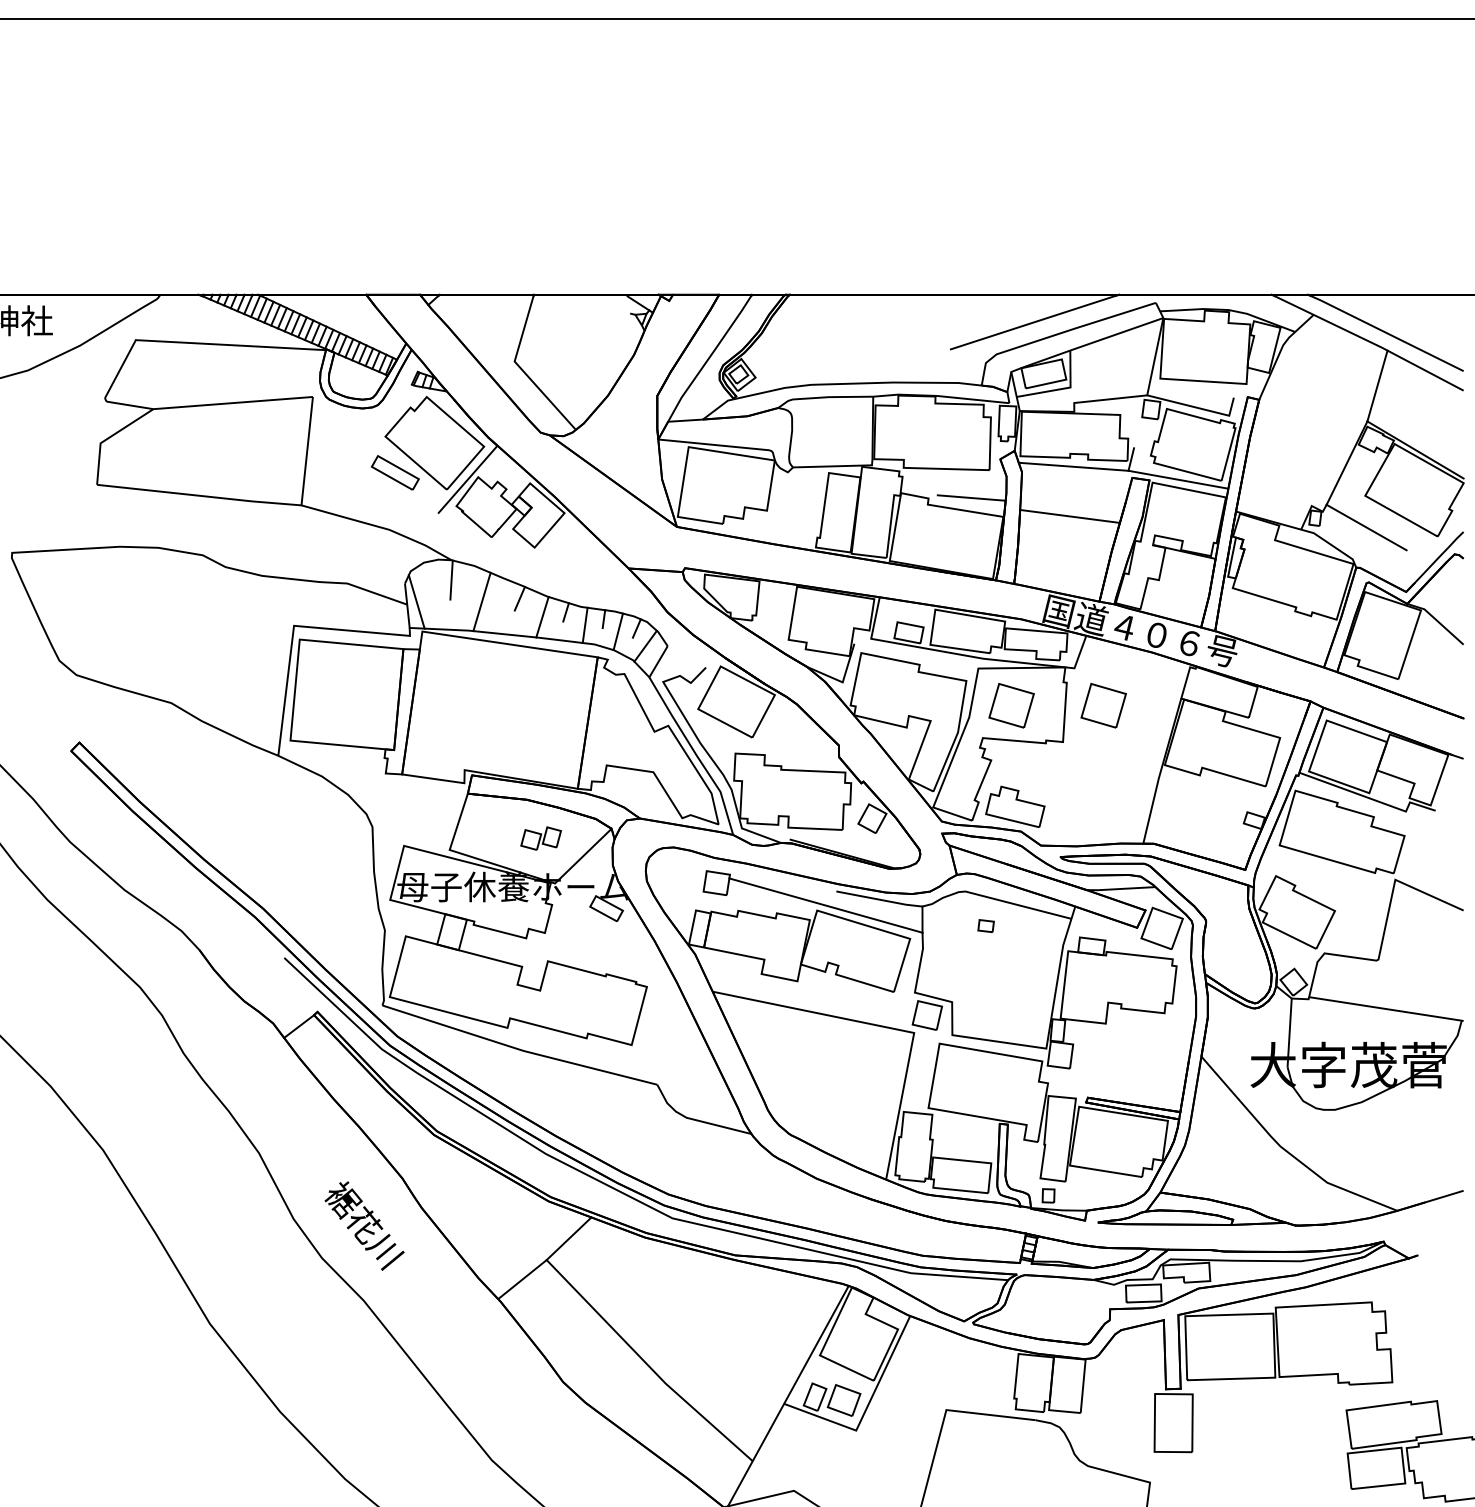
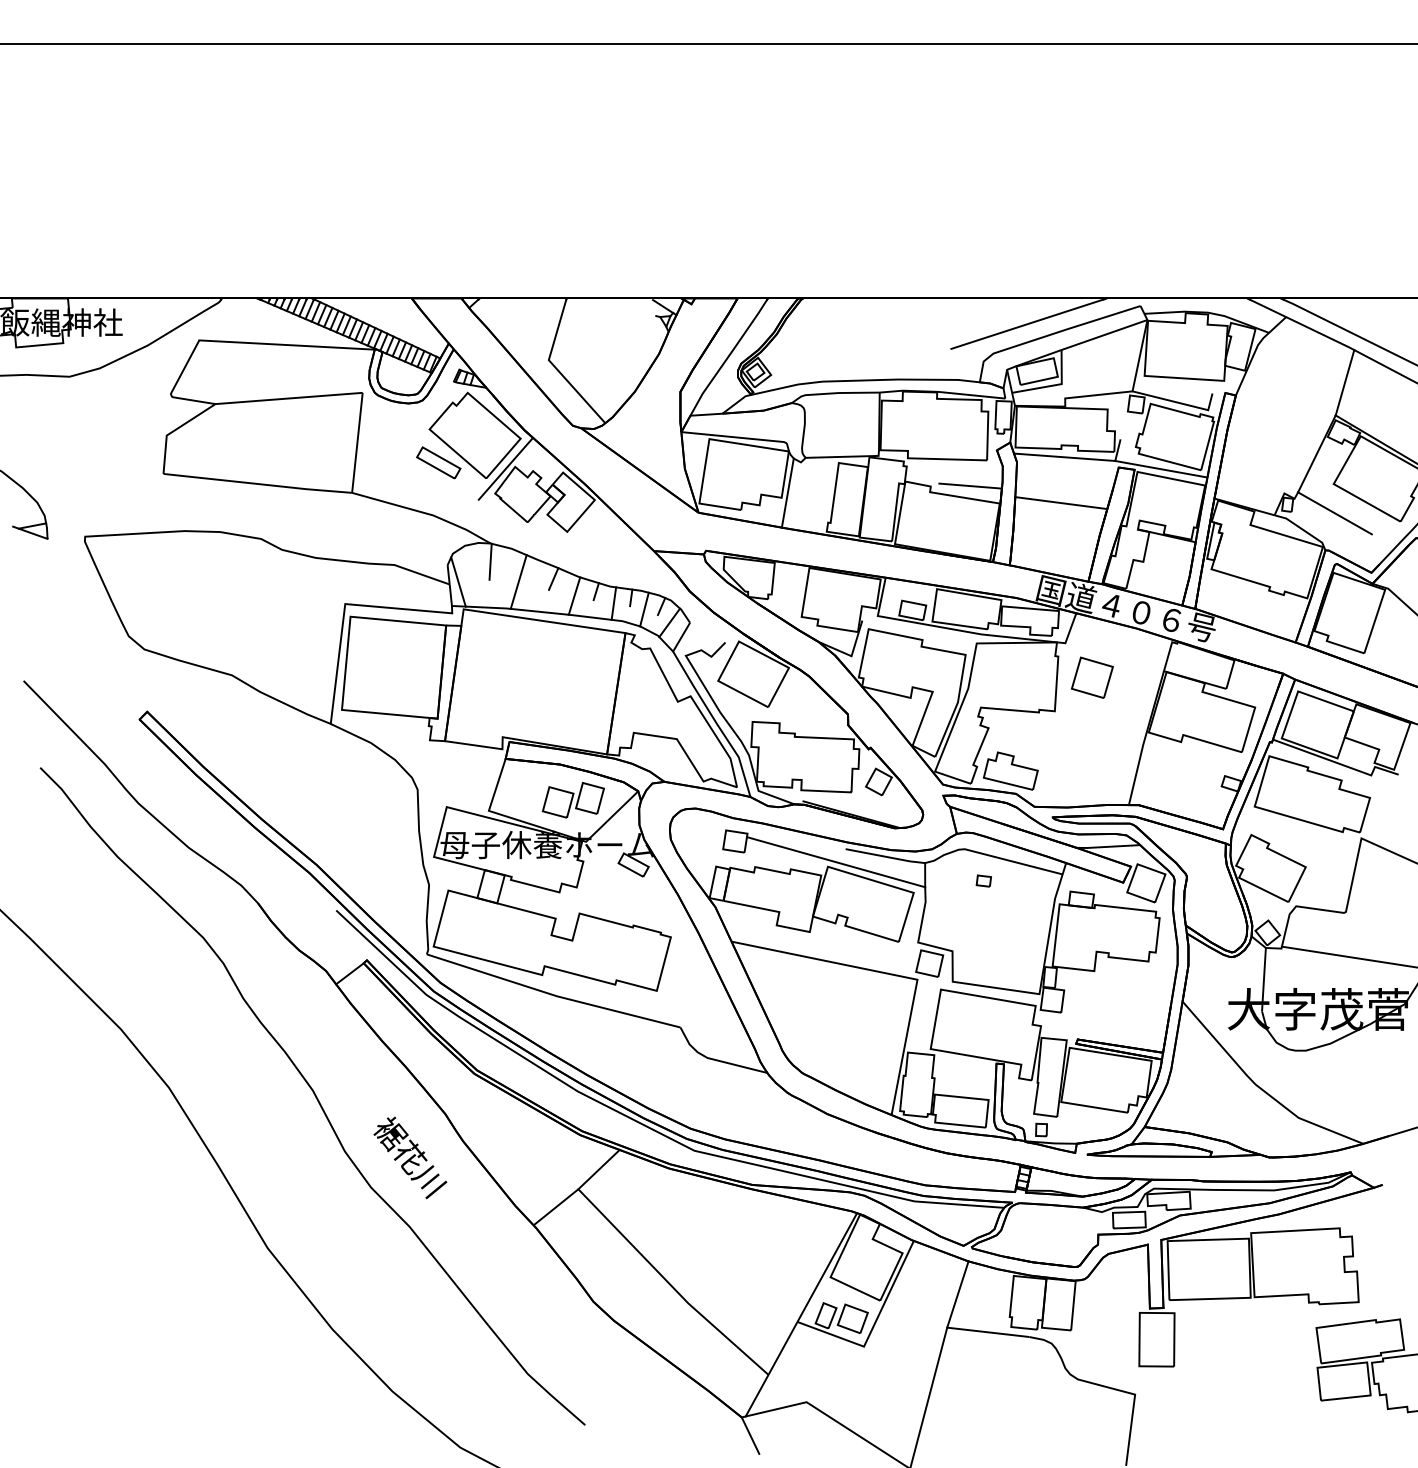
line: (773, 504) -> (787, 492), added
part: (1011, 705) -> (1007, 677), removed
part: (540, 838) -> (572, 800), size x1.67
line: (957, 1374) -> (957, 1294), added

